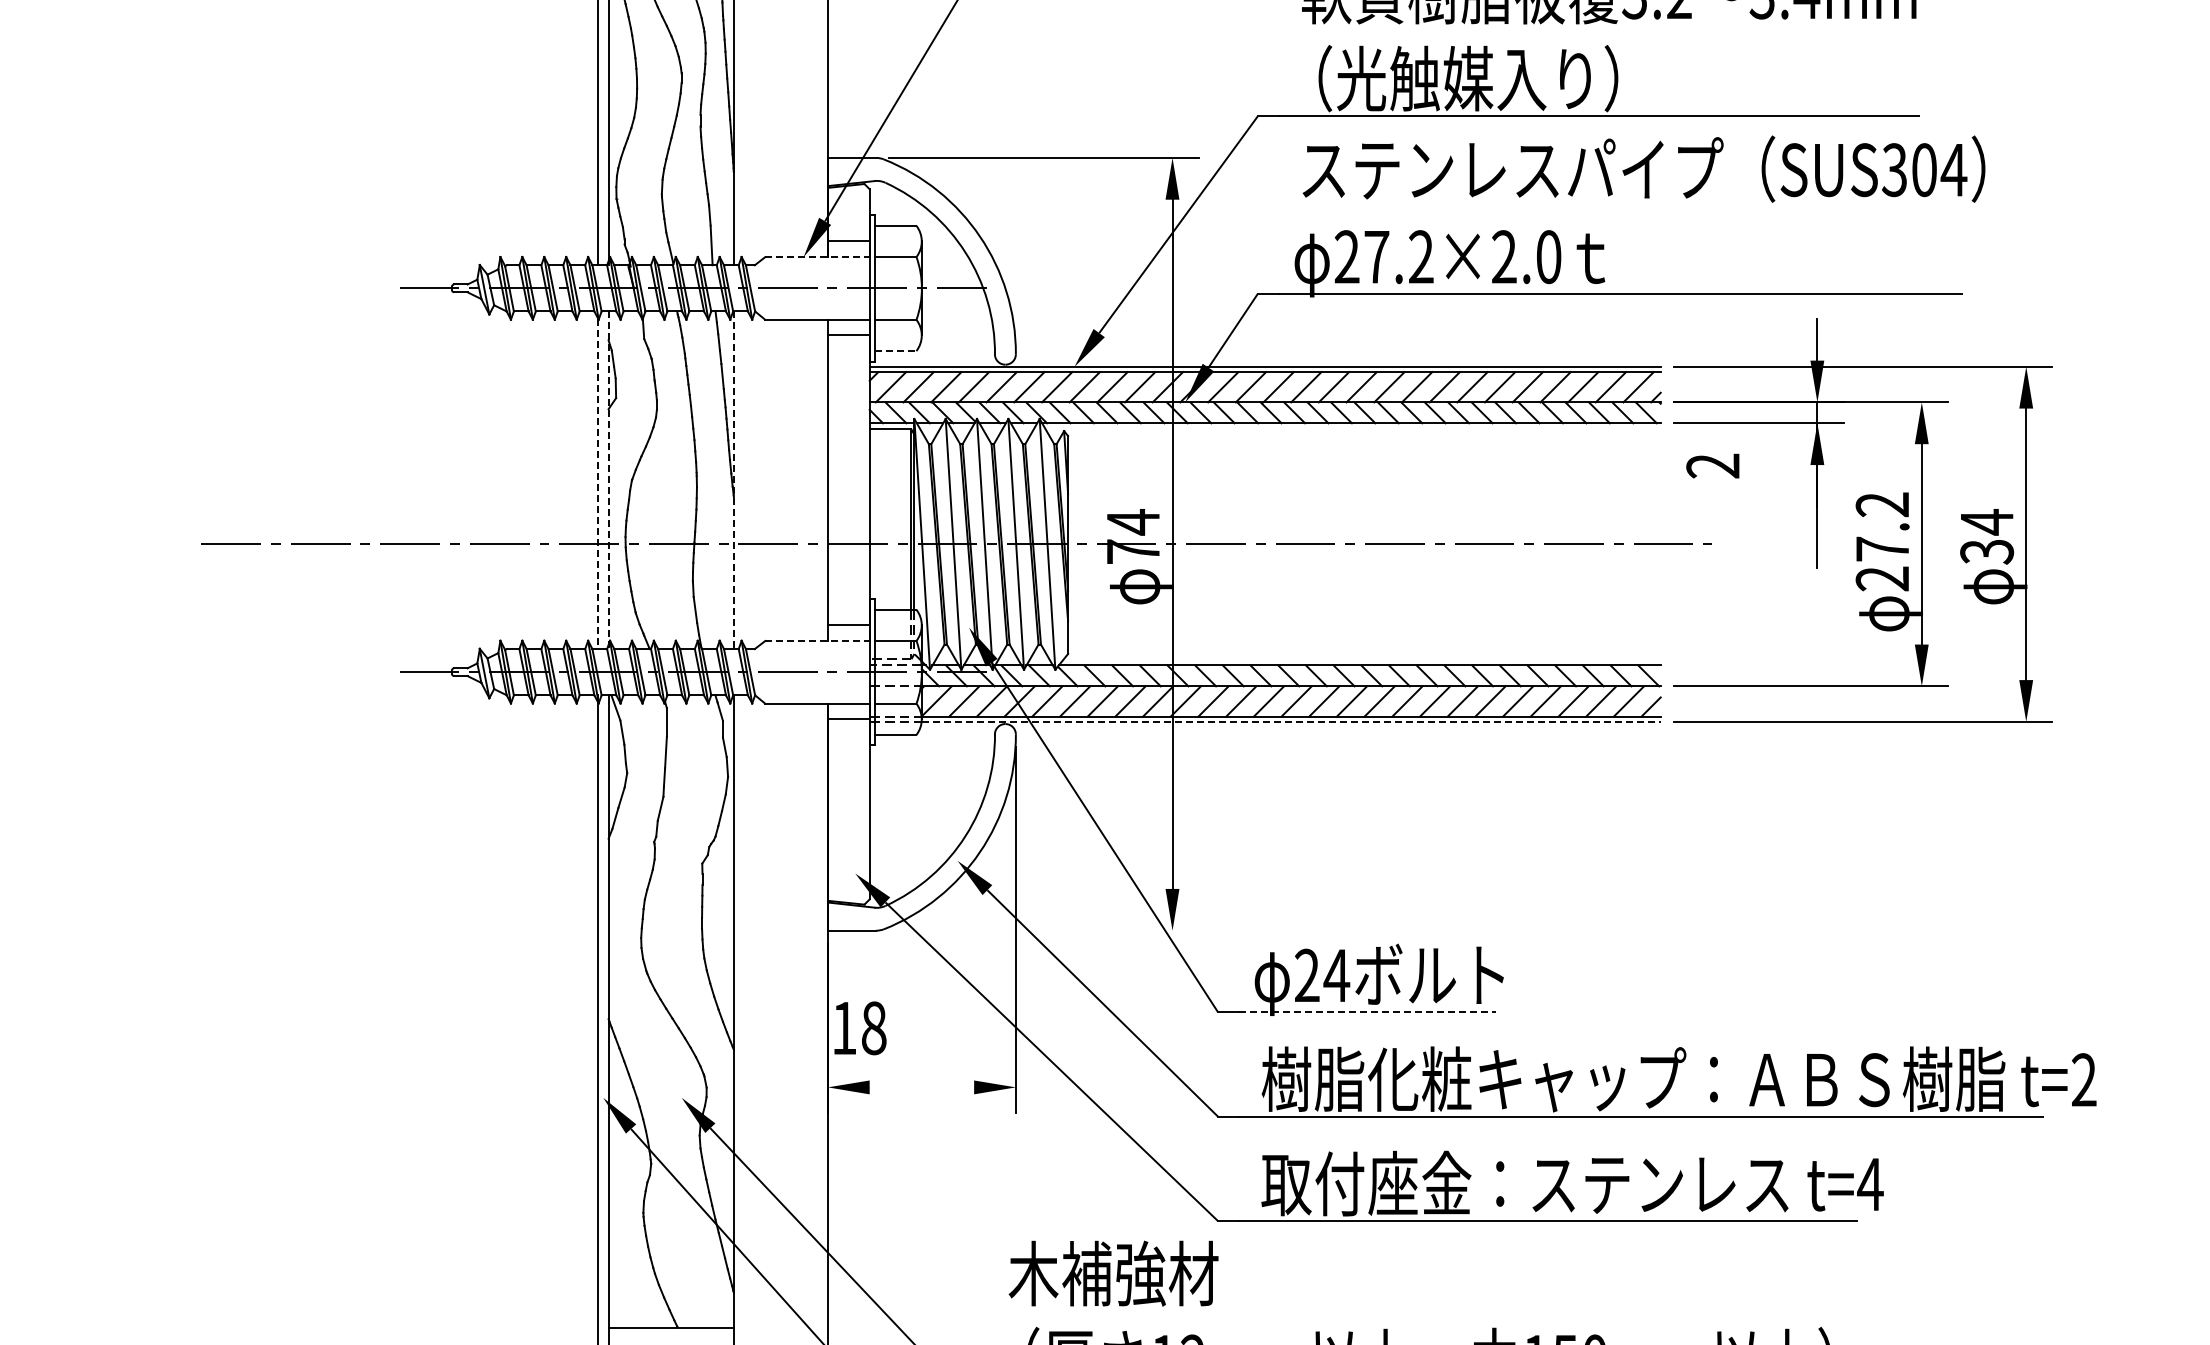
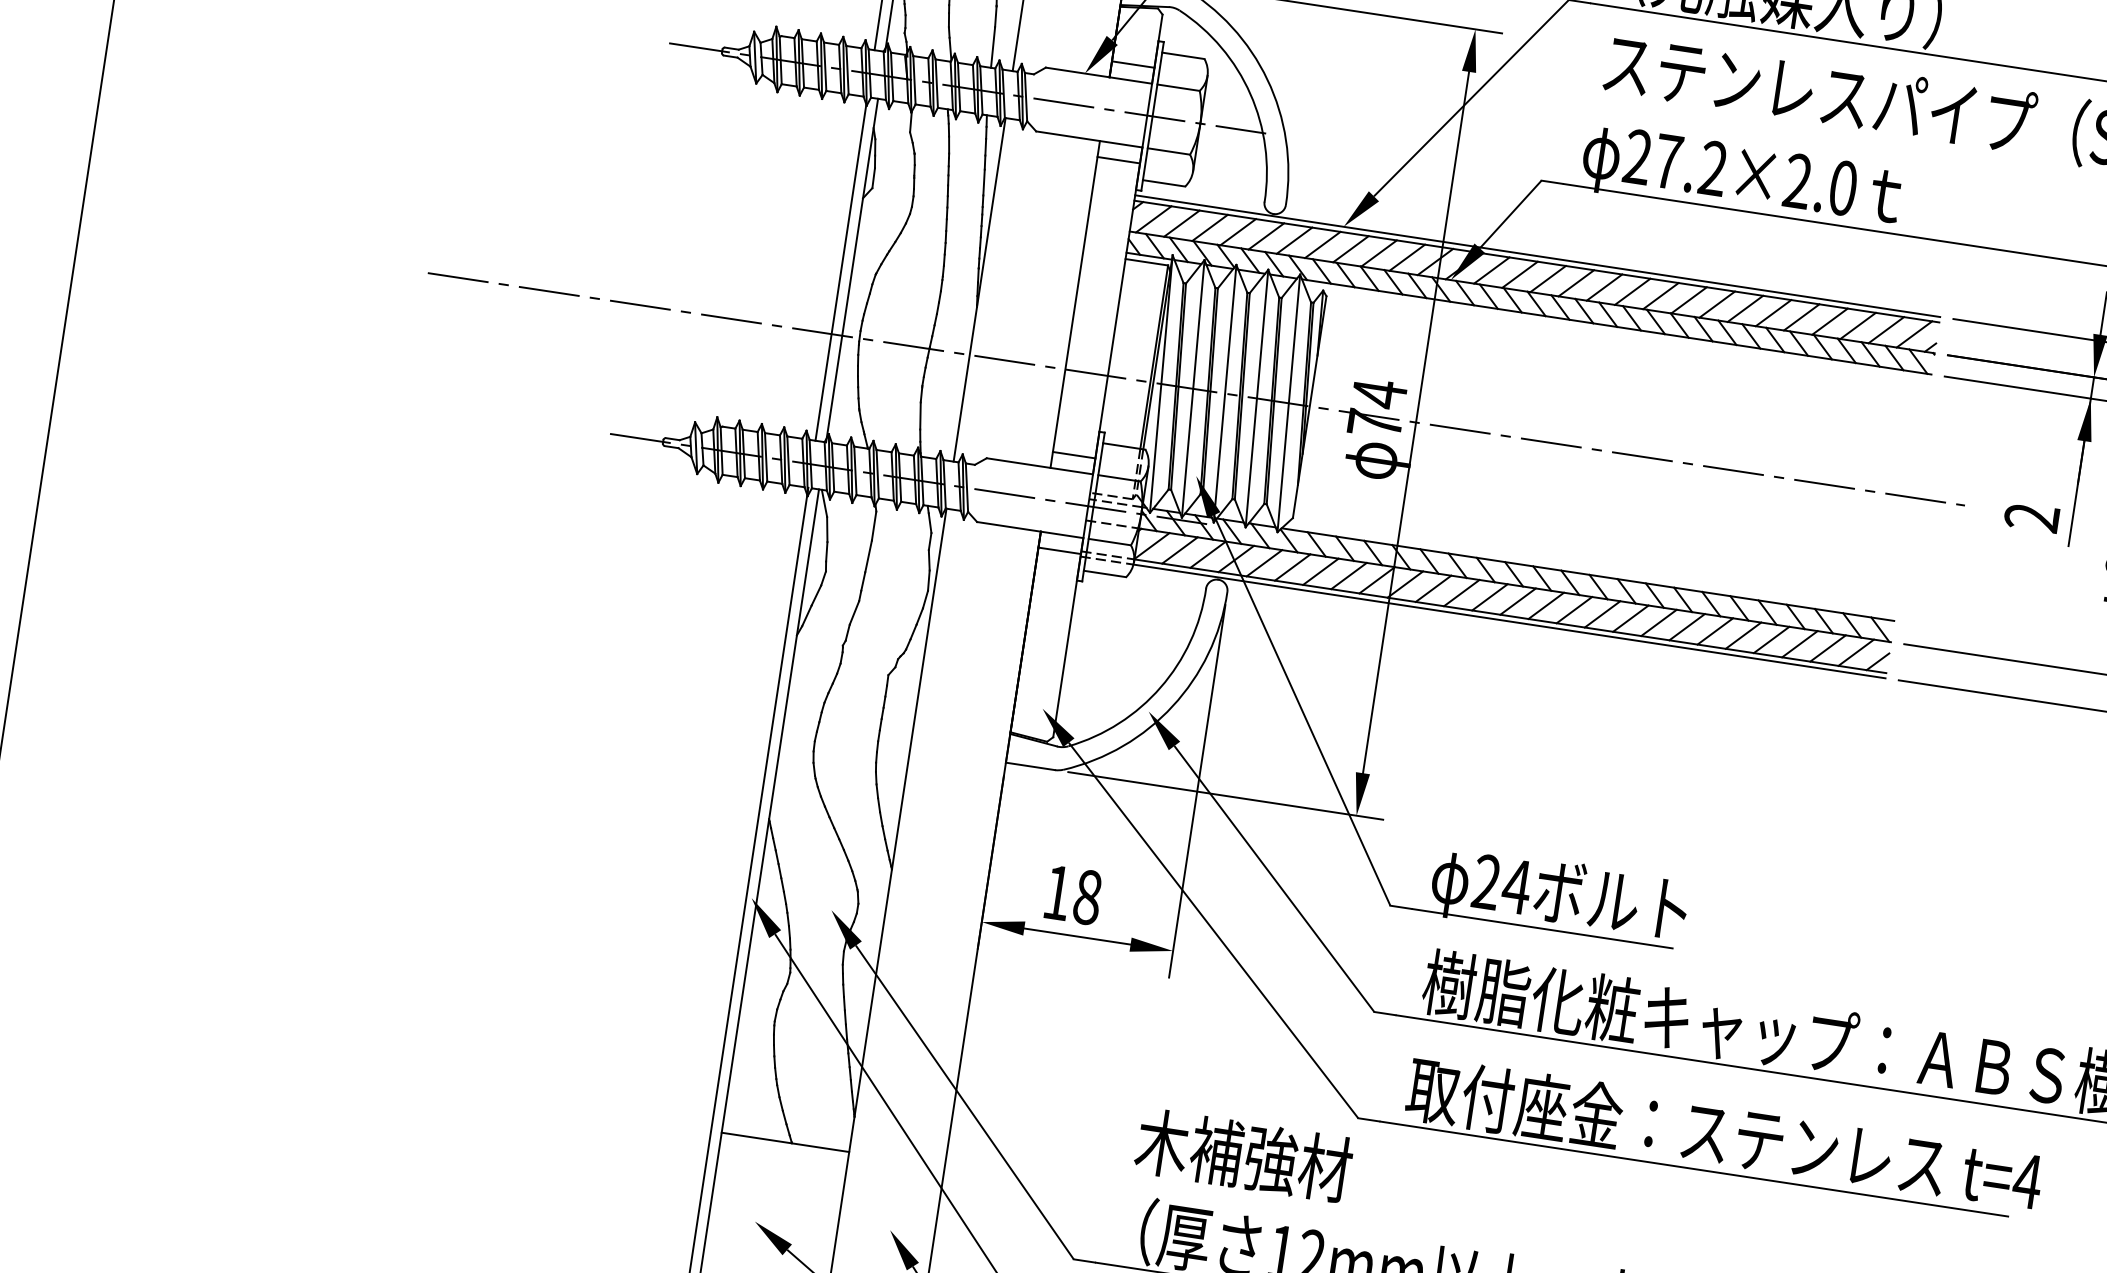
line: (817, 257) -> (1098, 76), dashed -> solid
line: (895, 351) -> (1163, 183), dashed -> solid
text: (1712, 465) -> (2031, 516), moved
line: (608, 480) -> (851, 270), dashed -> solid
line: (733, 480) -> (979, 290), dashed -> solid
line: (598, 484) -> (841, 273), dashed -> solid
line: (817, 641) -> (1039, 466), dashed -> solid
line: (1291, 721) -> (1509, 621), dashed -> solid
line: (1043, 930) -> (1225, 795), added
line: (1367, 1012) -> (1542, 928), dashed -> solid
text: (860, 1028) -> (1073, 895), moved
line: (921, 1087) -> (1077, 936), added

